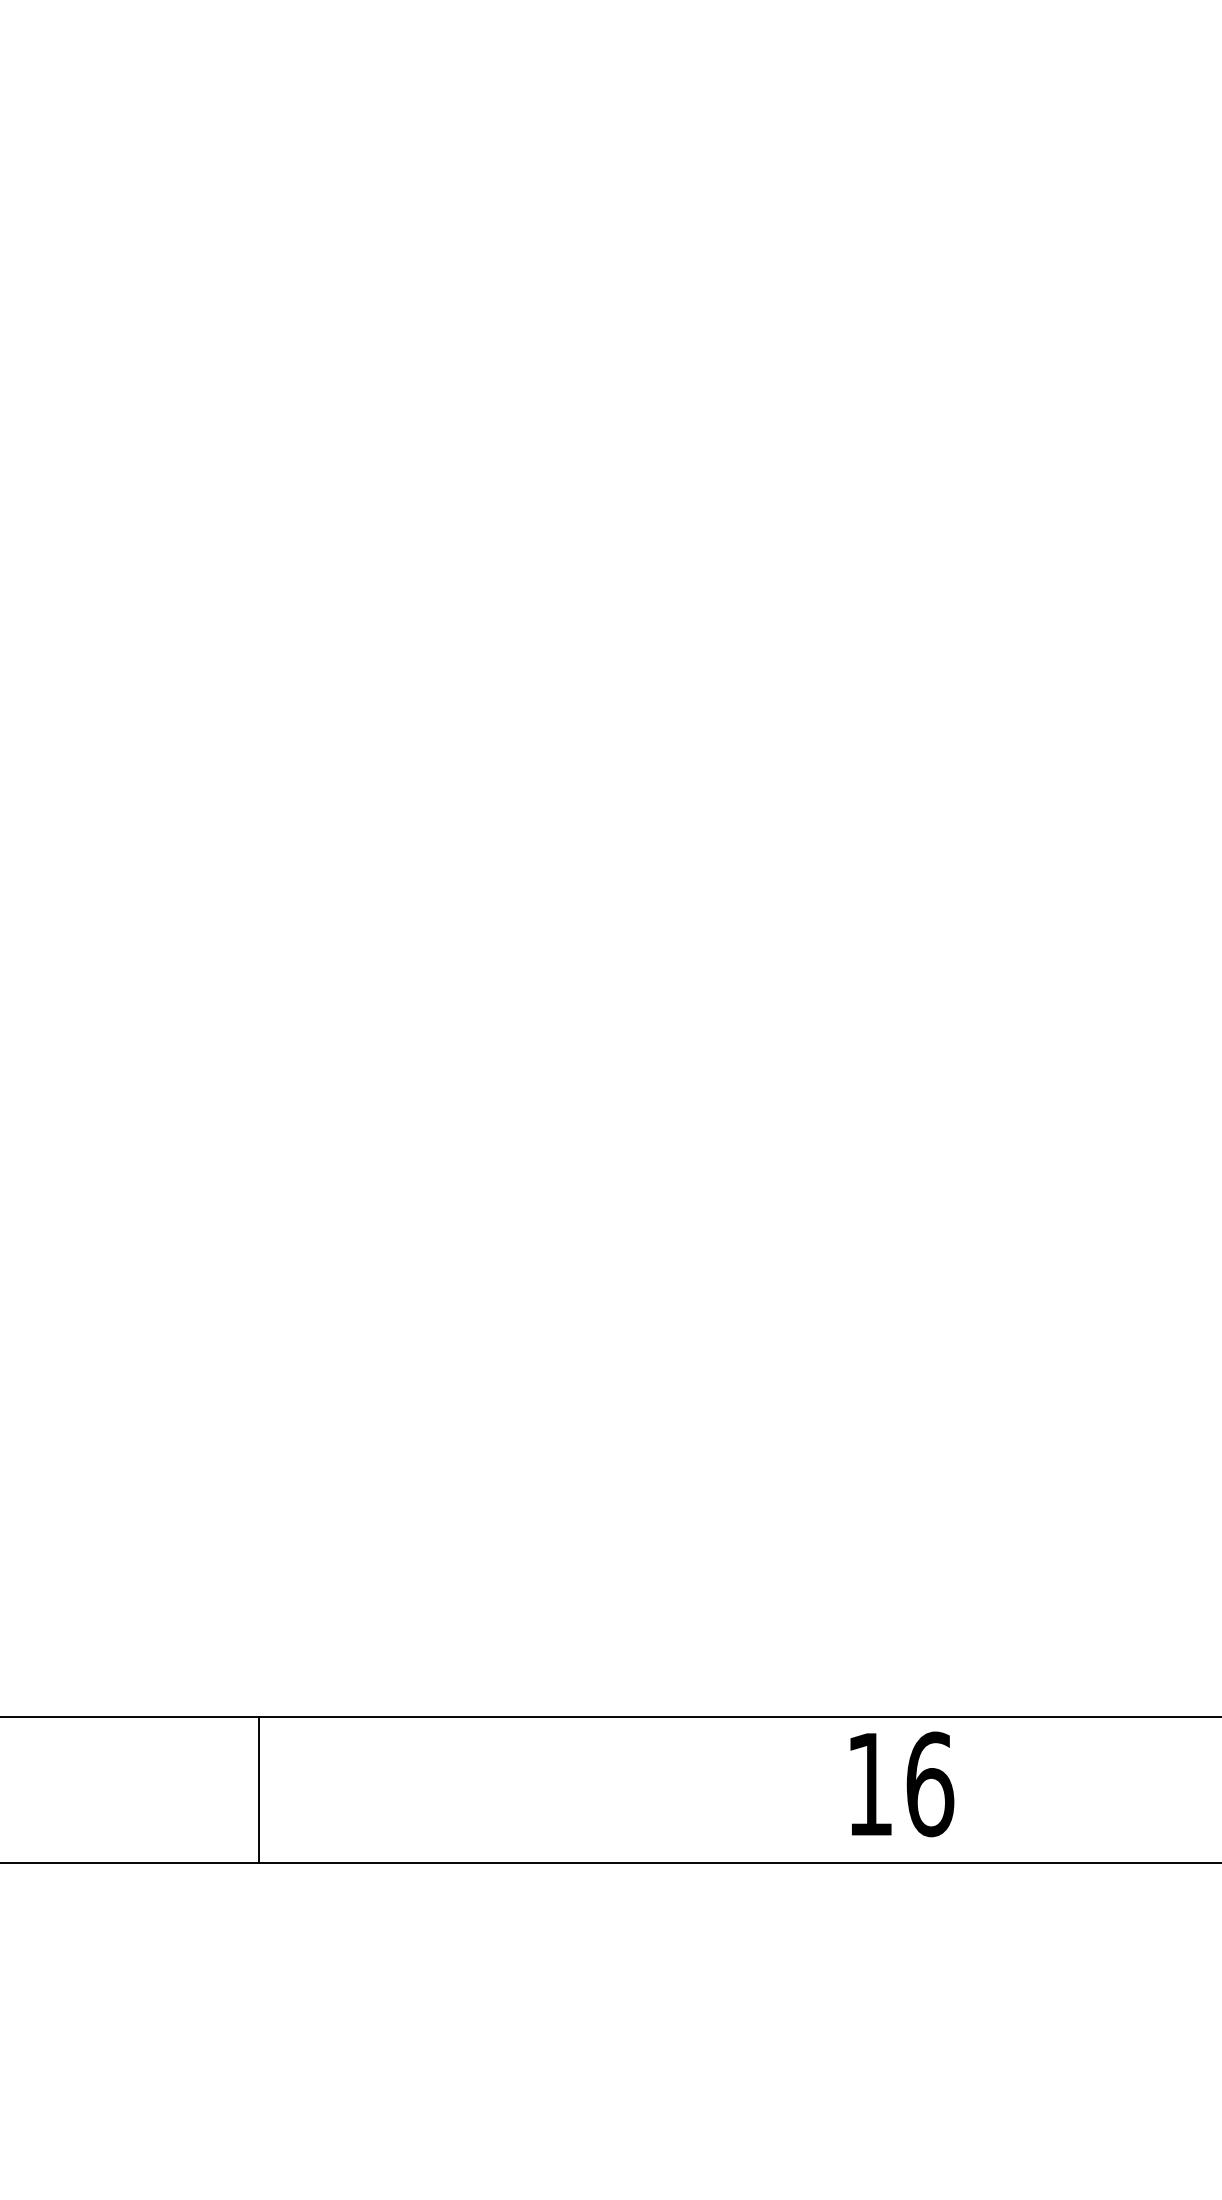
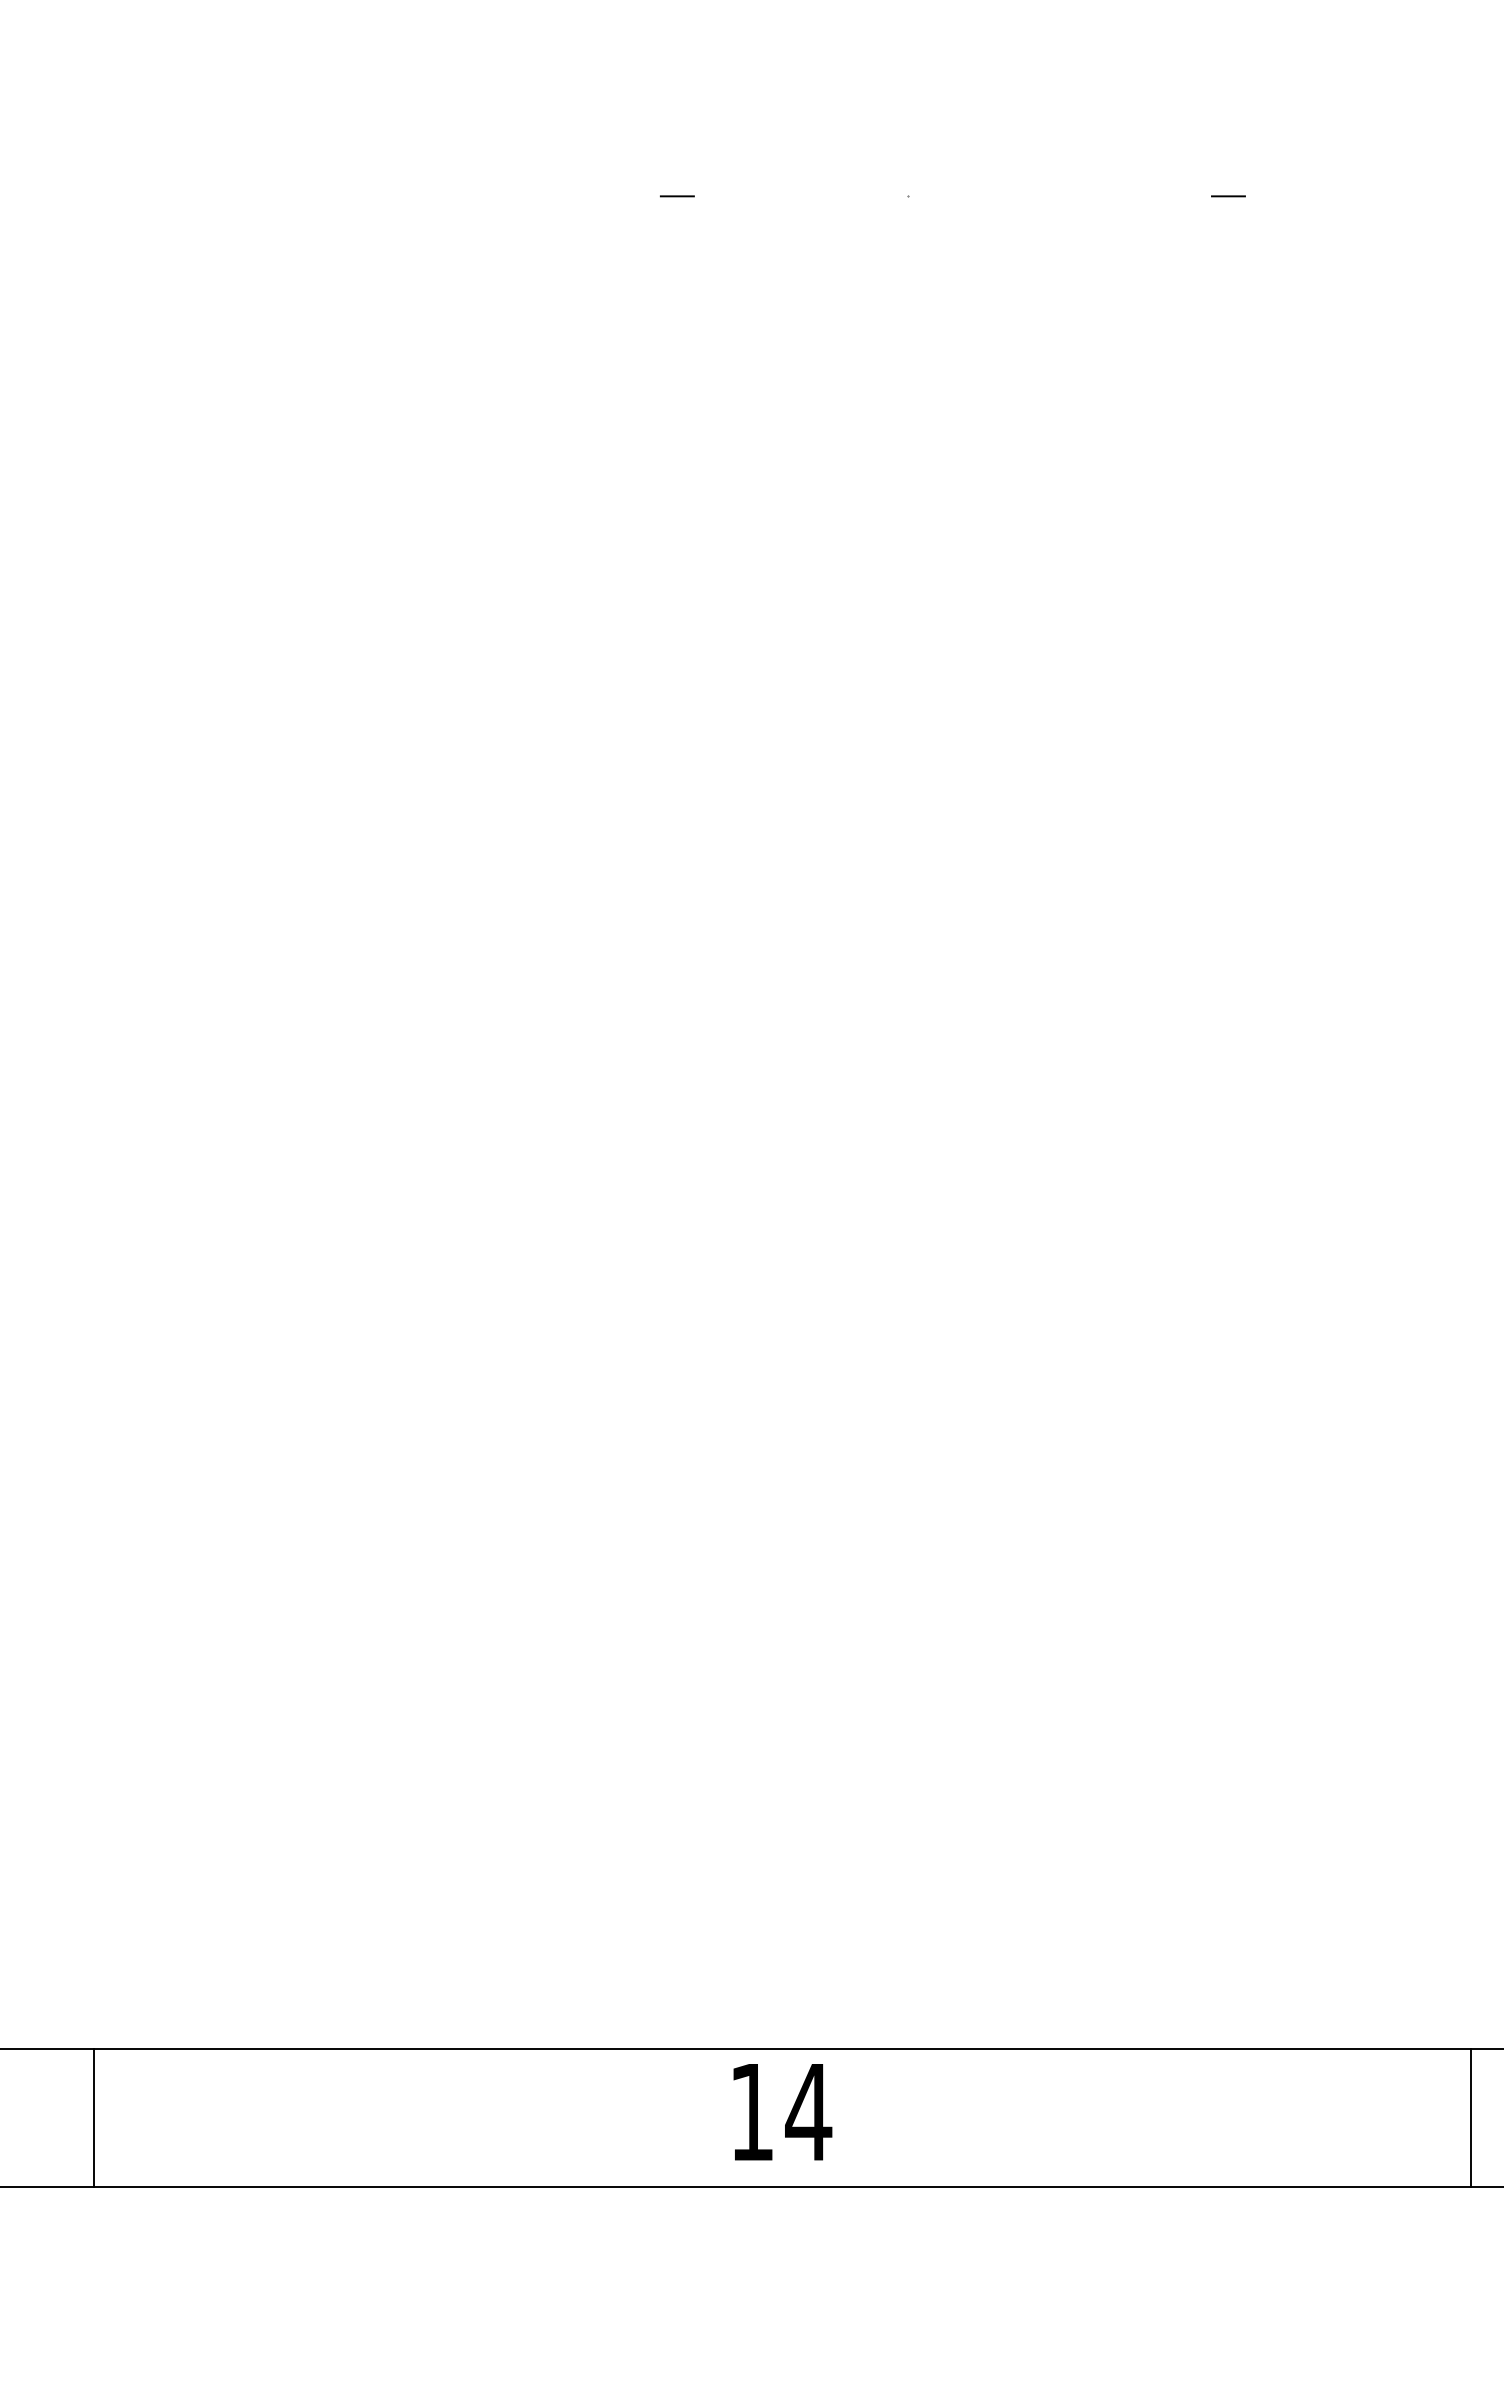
text: (929, 1784) -> (808, 2112), 16 -> 14
line: (258, 1789) -> (93, 2117), moved

